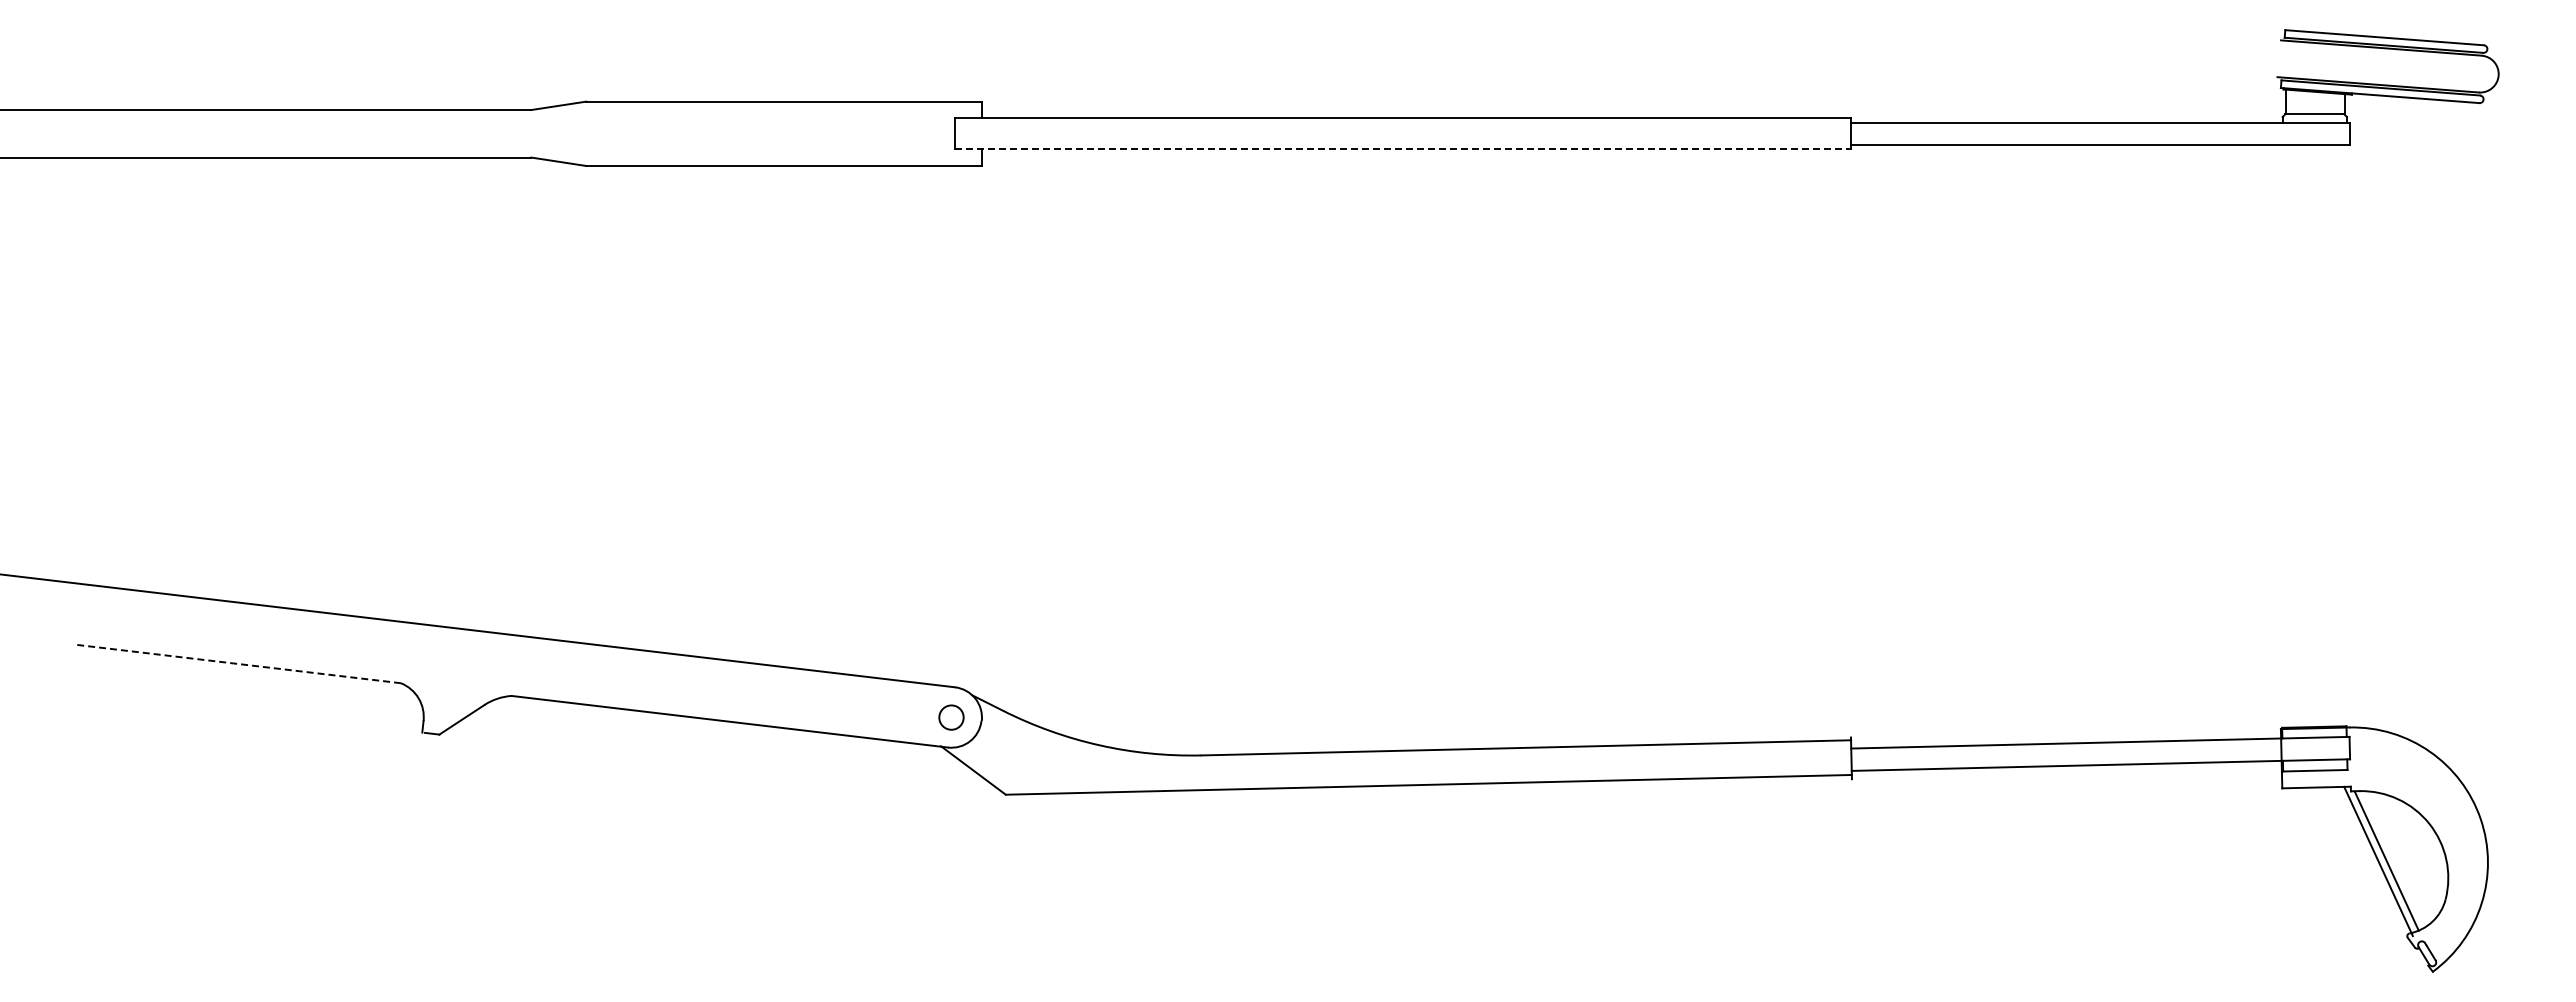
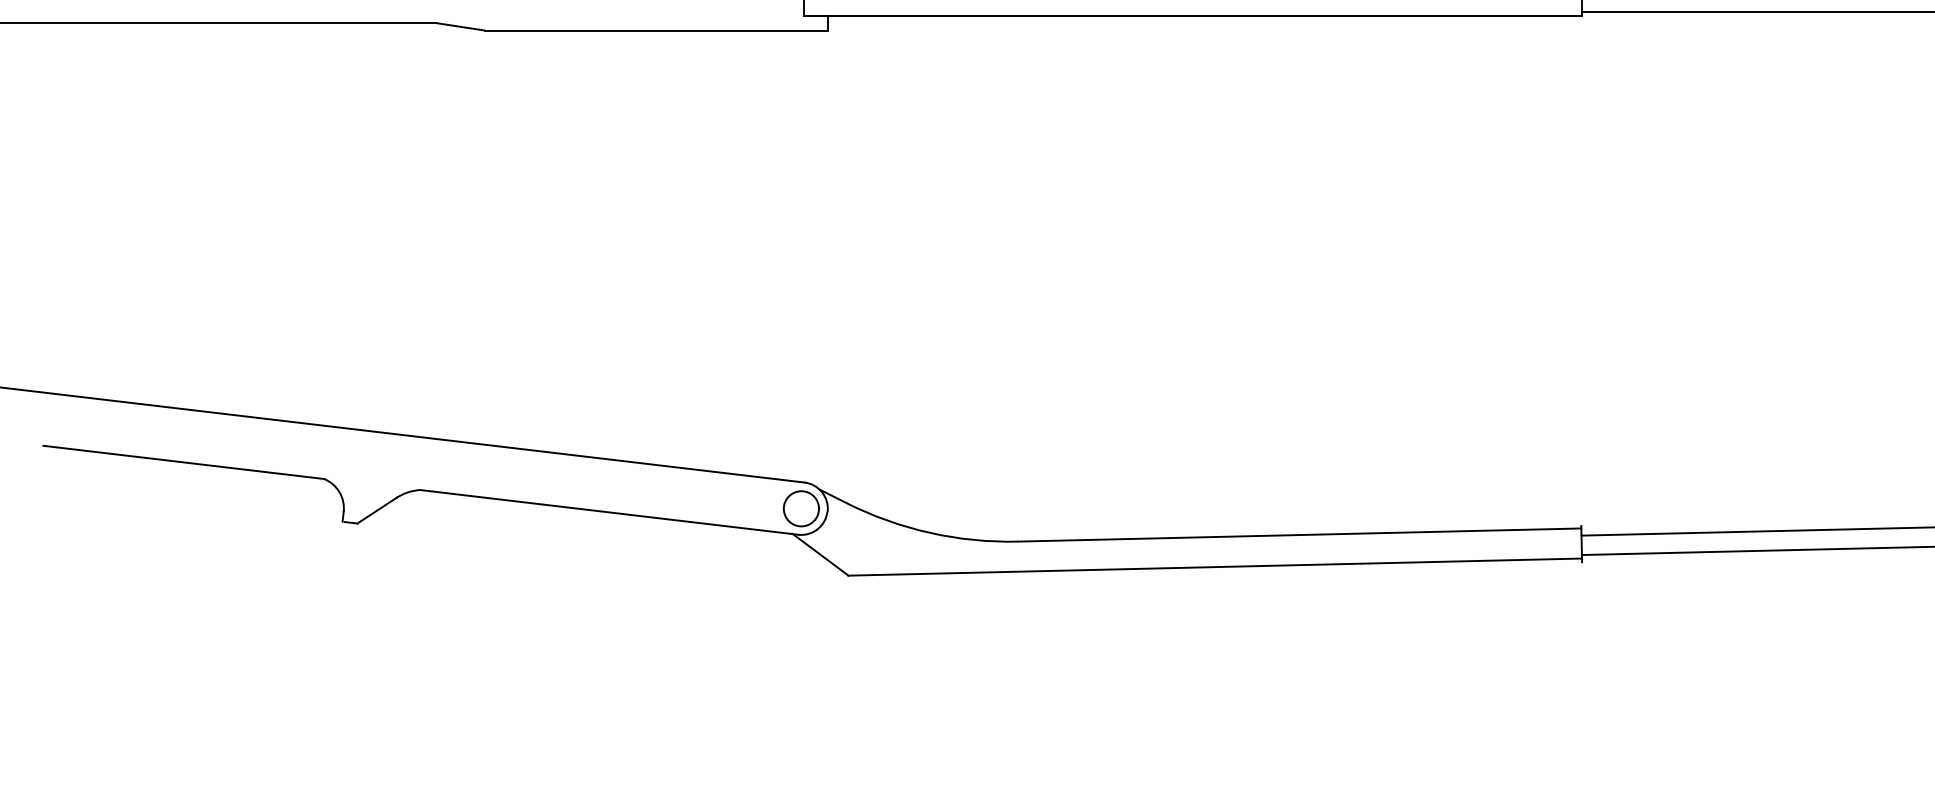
line: (1403, 149) -> (1193, 16), dashed -> solid
line: (239, 664) -> (184, 462), dashed -> solid
circle: (951, 717) -> (801, 508), size x1.67

